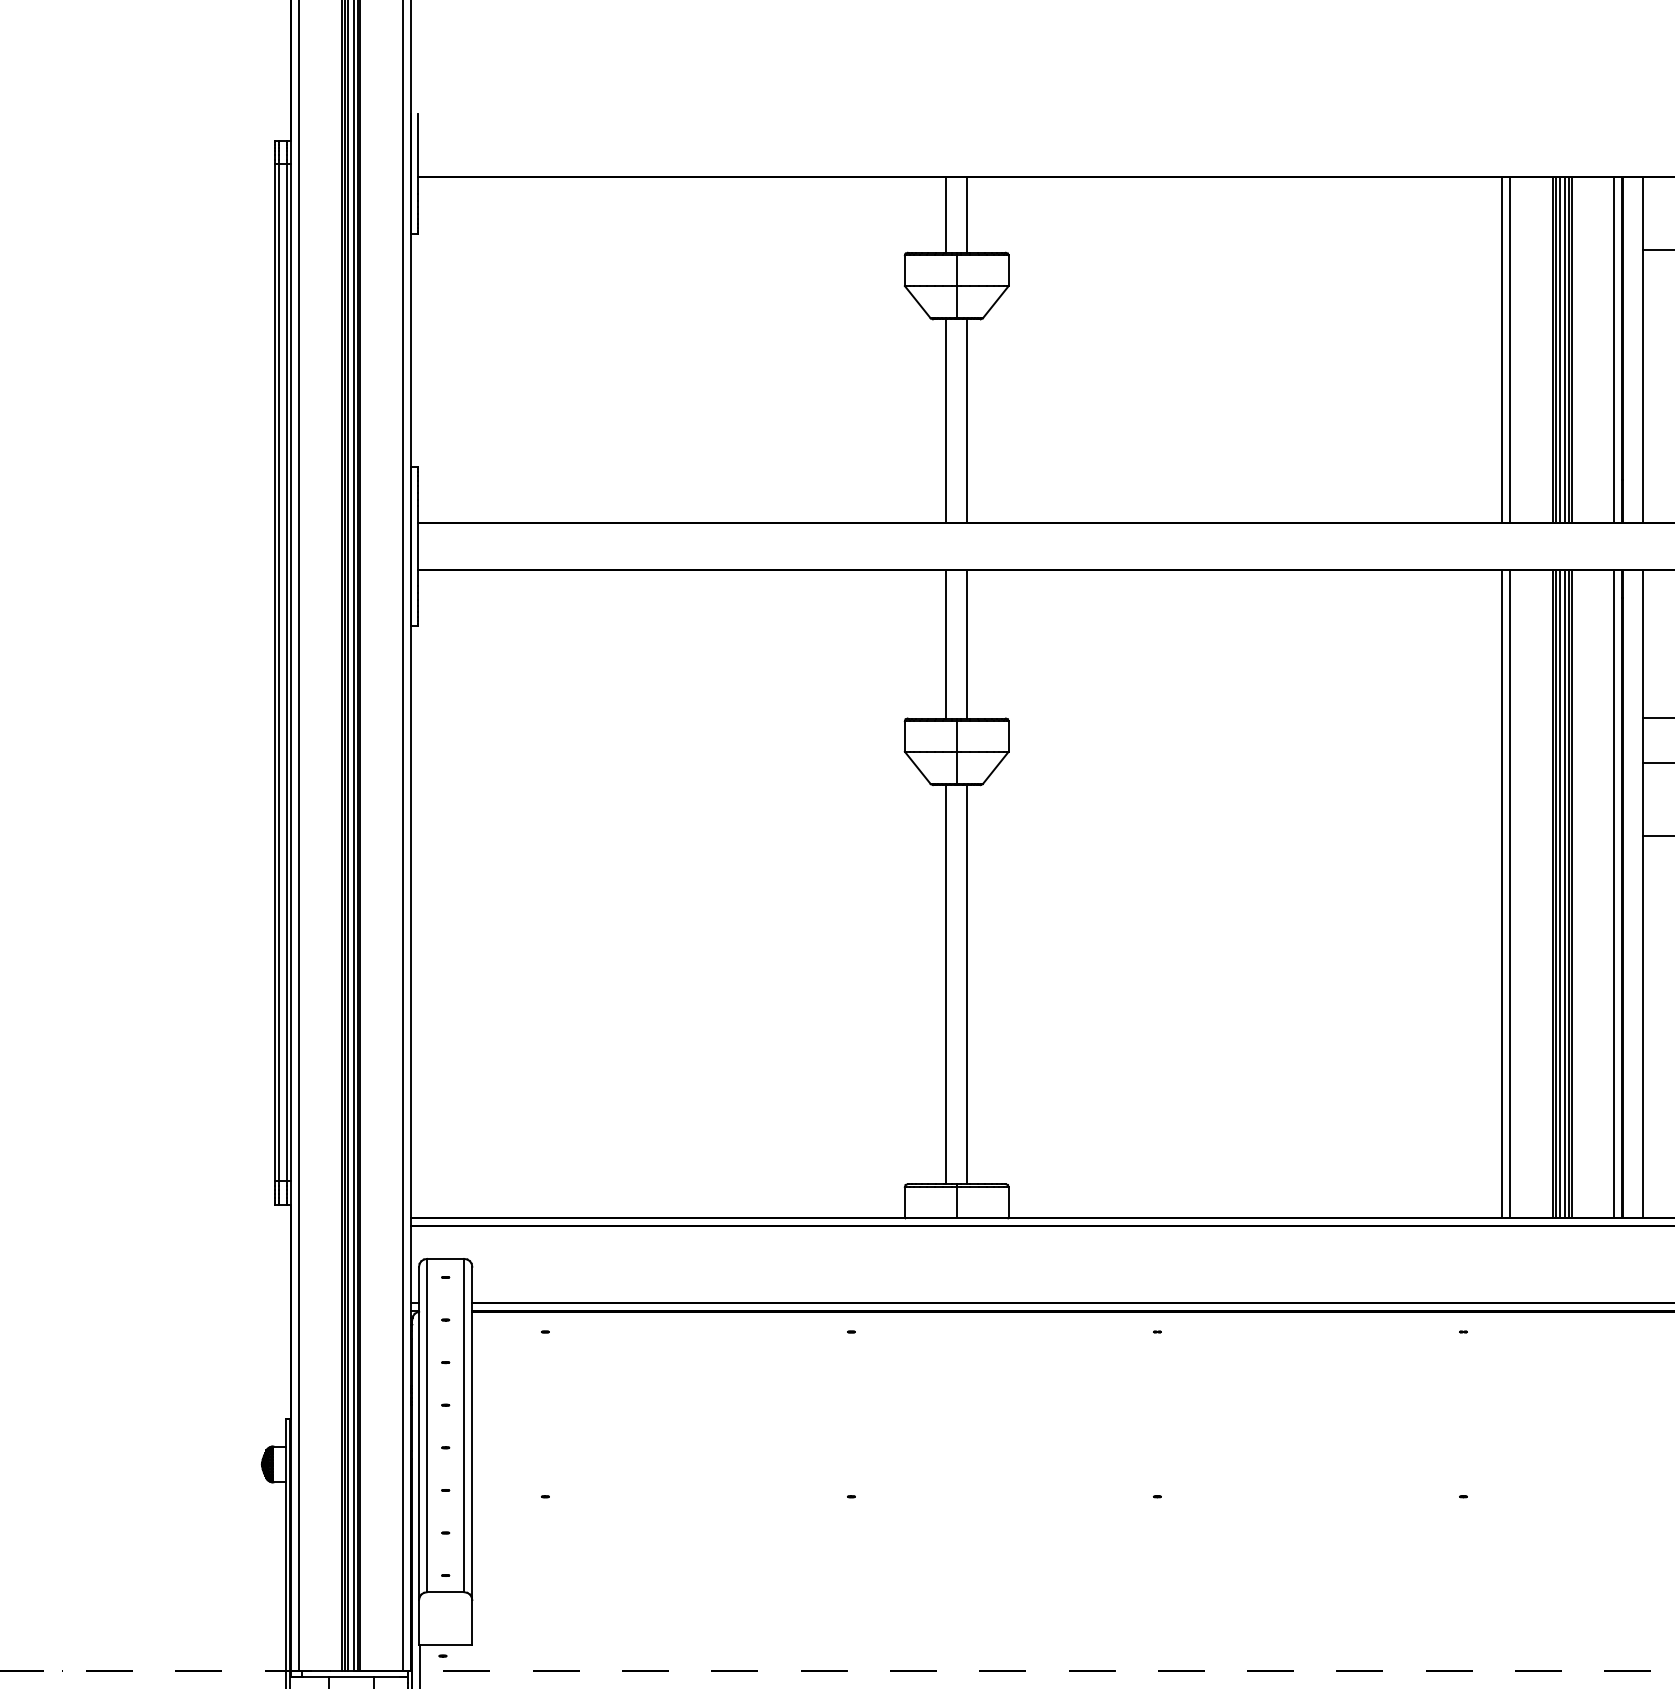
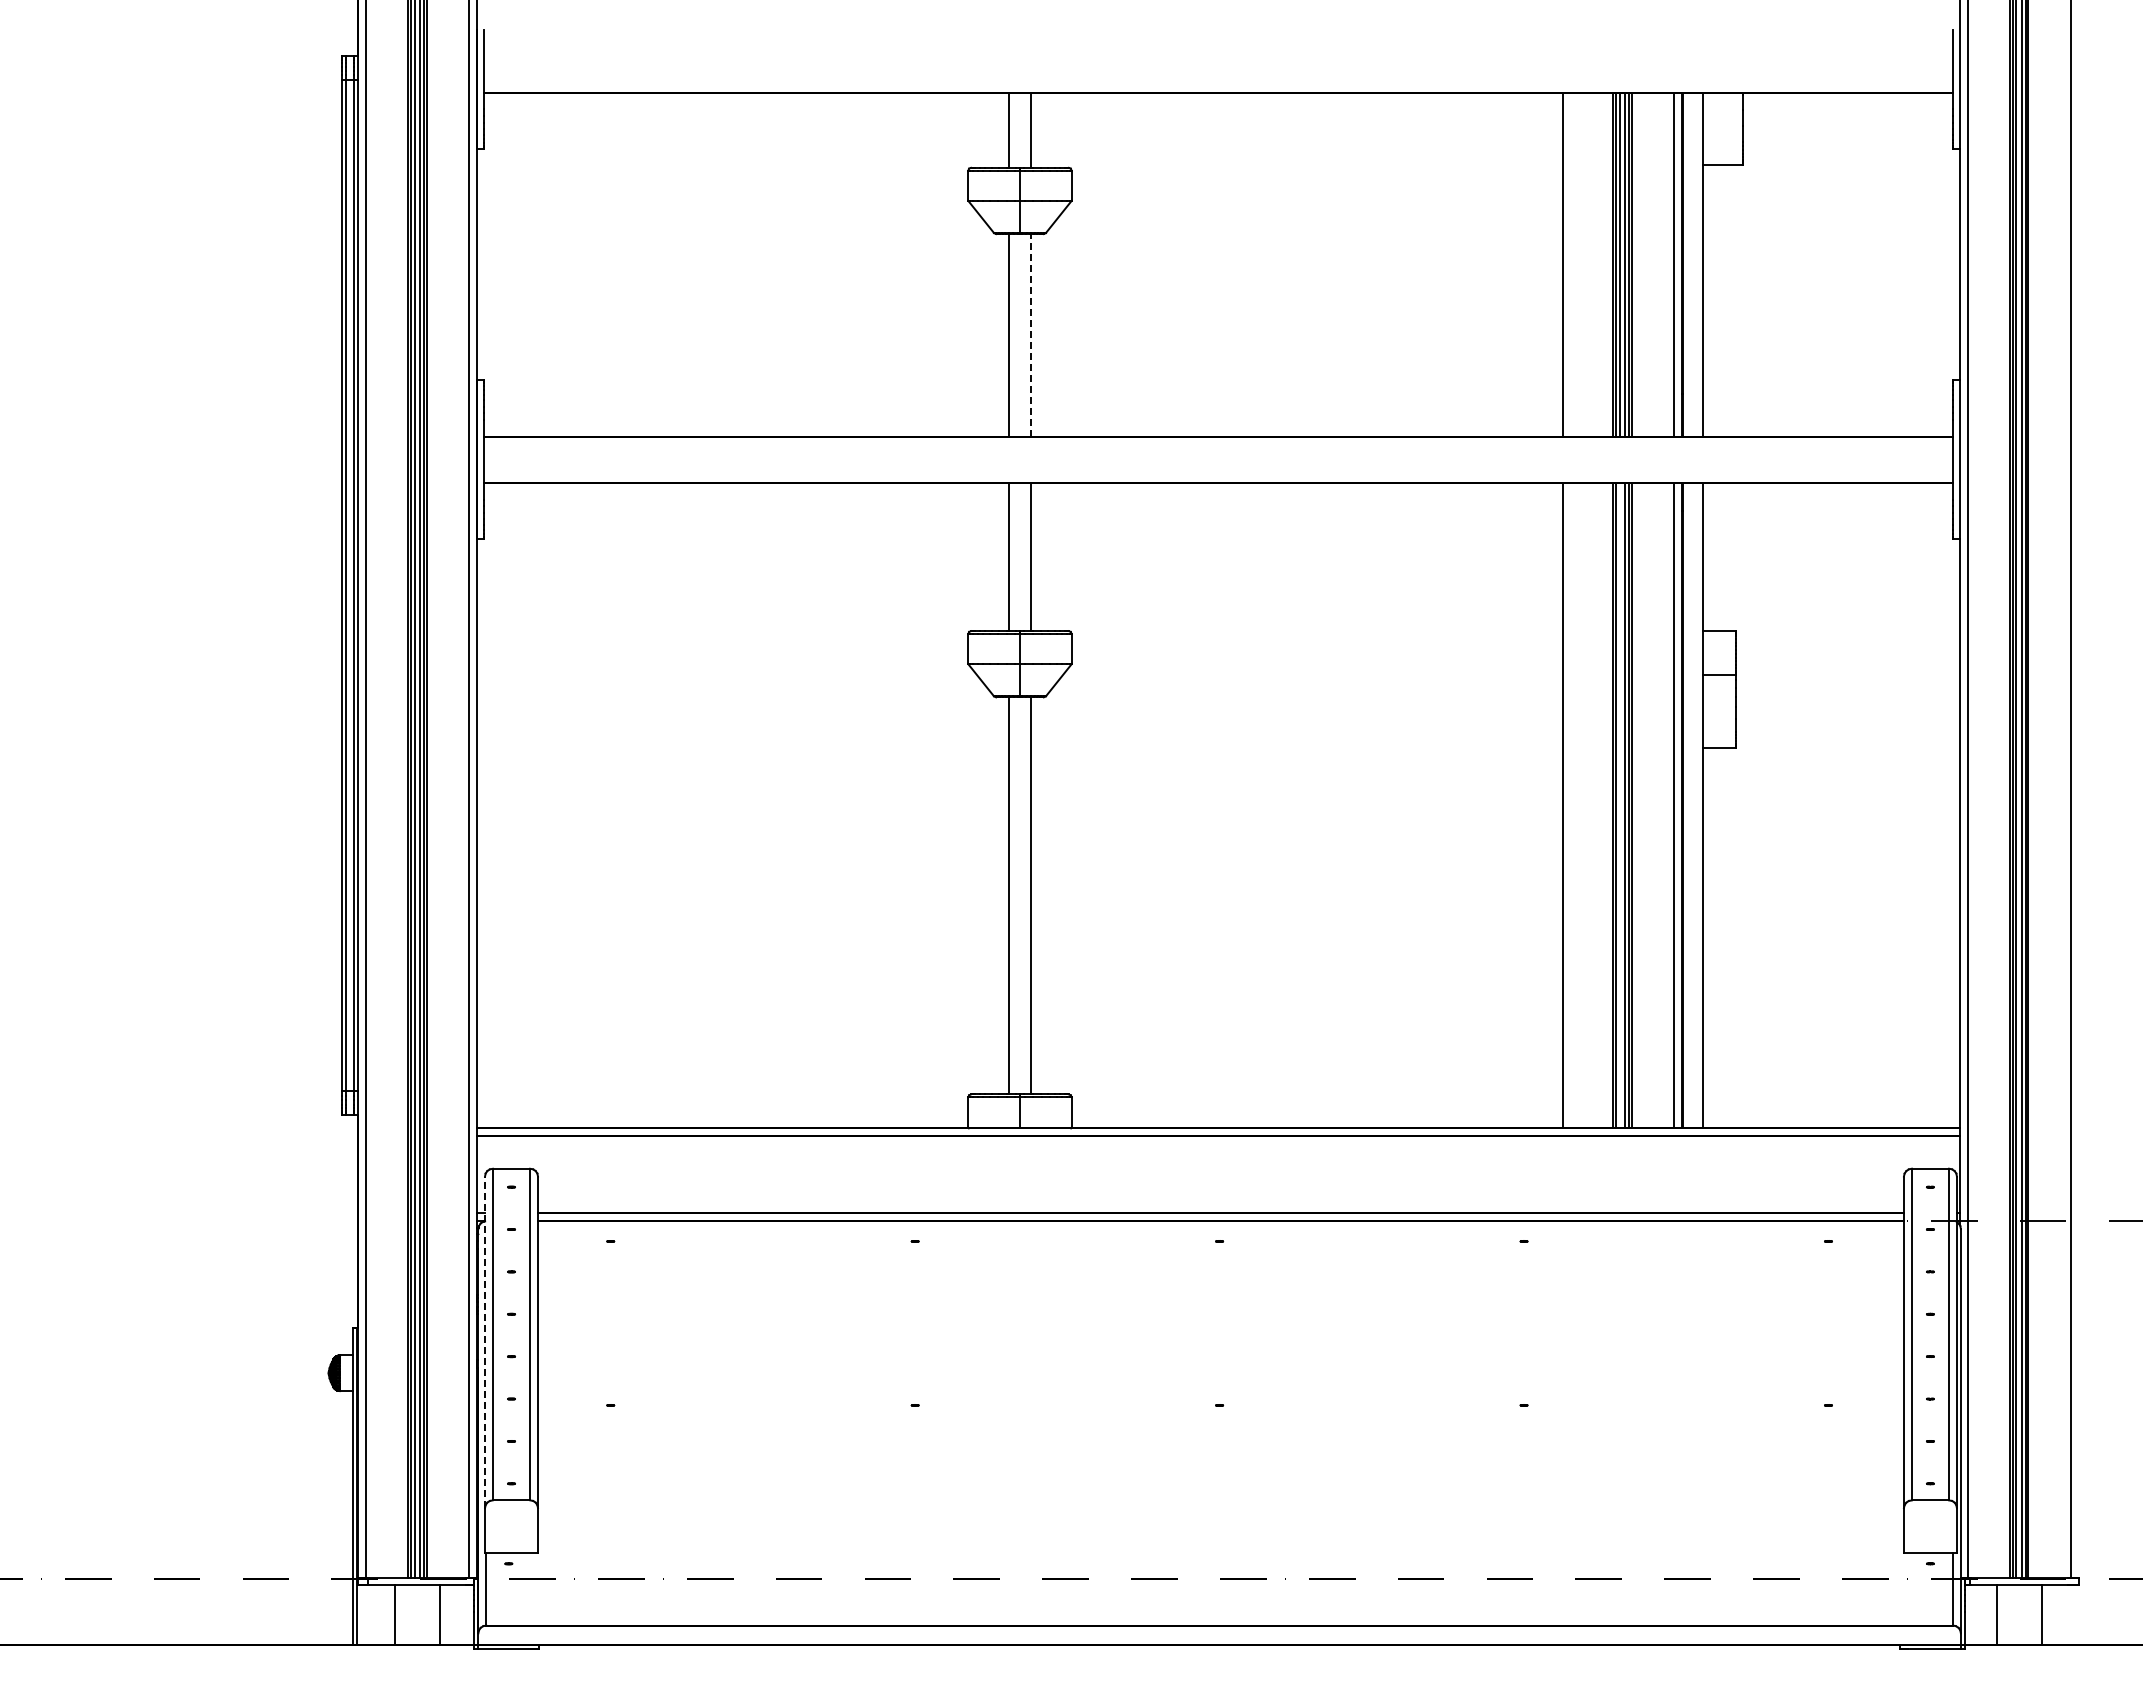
line: (1510, 349) -> (1570, 264), removed
line: (967, 420) -> (1030, 334), solid -> dashed
line: (1510, 893) -> (1570, 805), removed
line: (1559, 893) -> (1619, 805), removed
line: (419, 1433) -> (485, 1342), solid -> dashed

